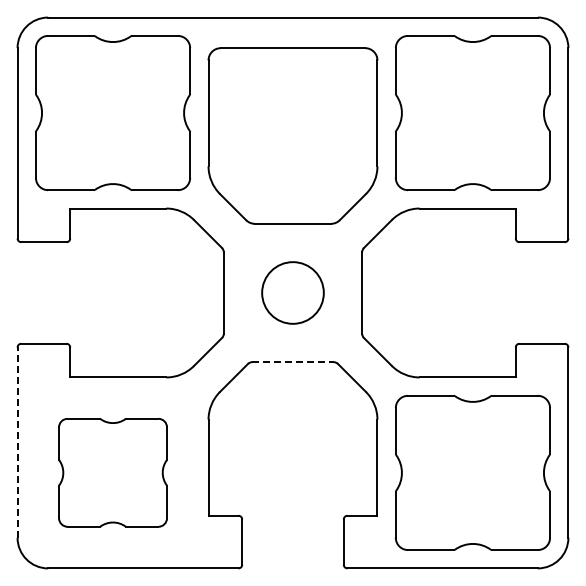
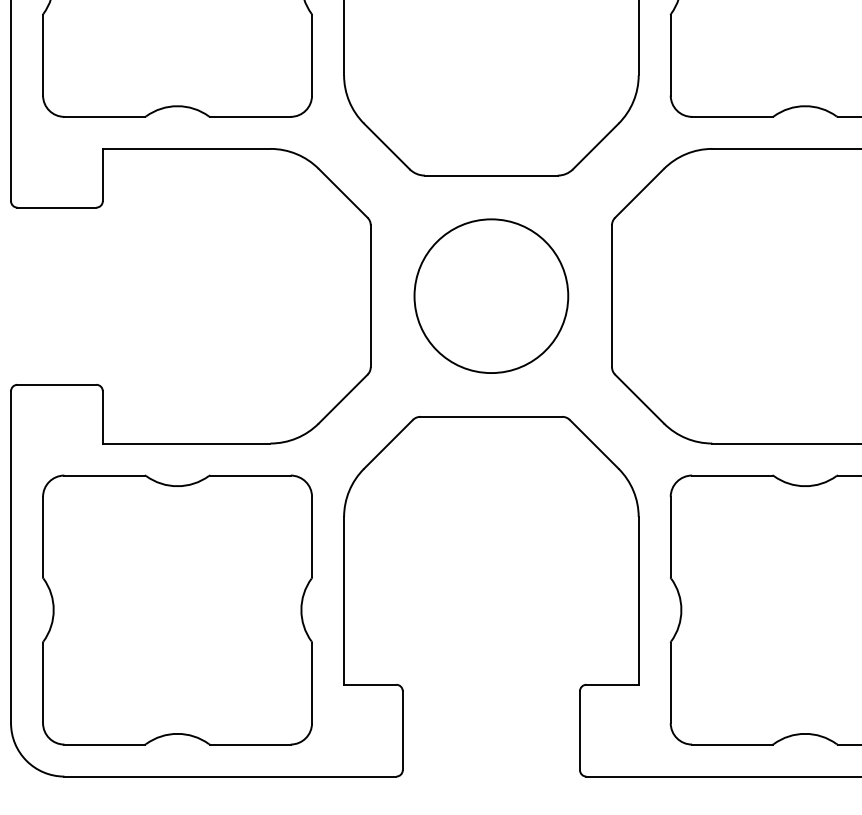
circle: (292, 292) -> (490, 295), size x1.43
line: (292, 362) -> (490, 417), dashed -> solid
line: (17, 442) -> (10, 556), dashed -> solid
part: (112, 472) -> (176, 609), size x1.43

